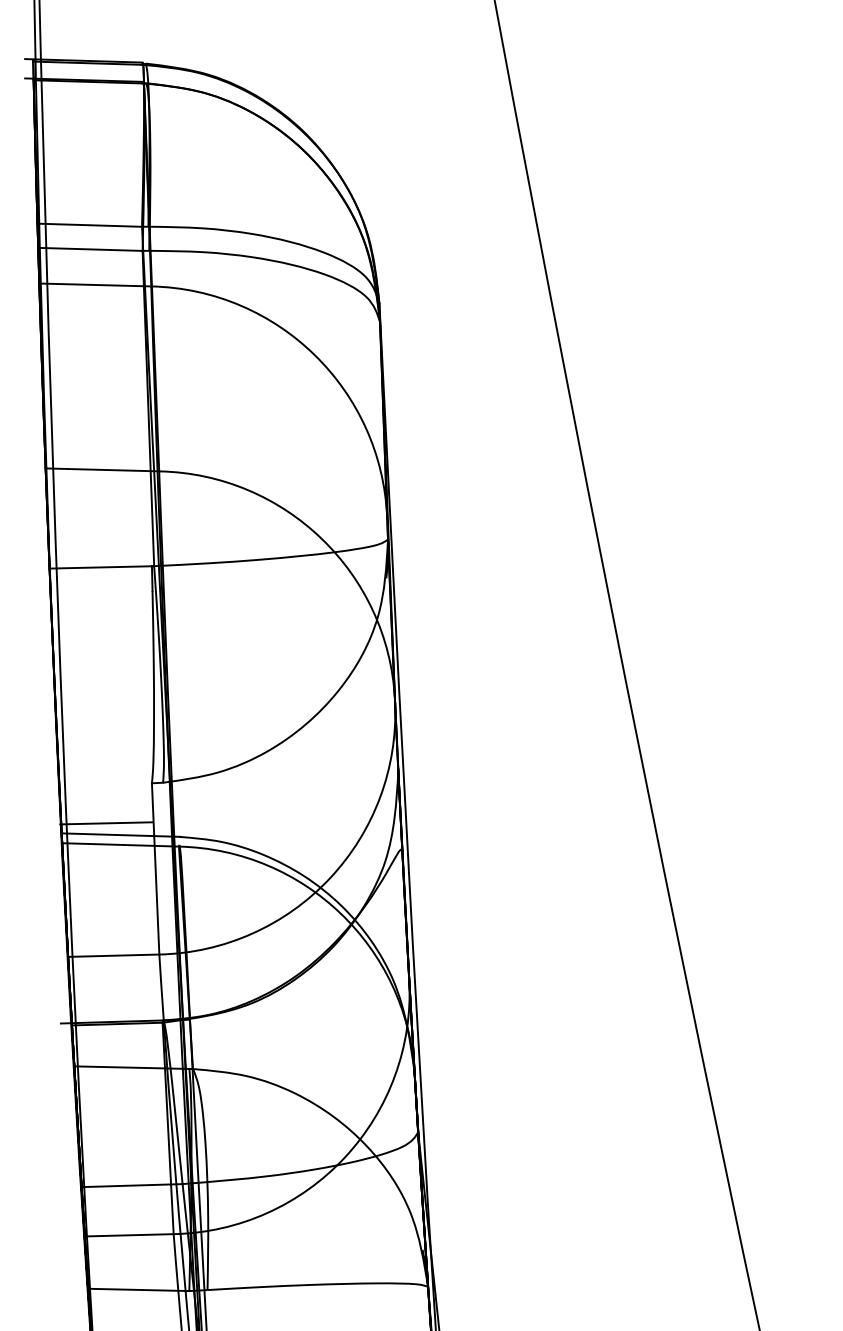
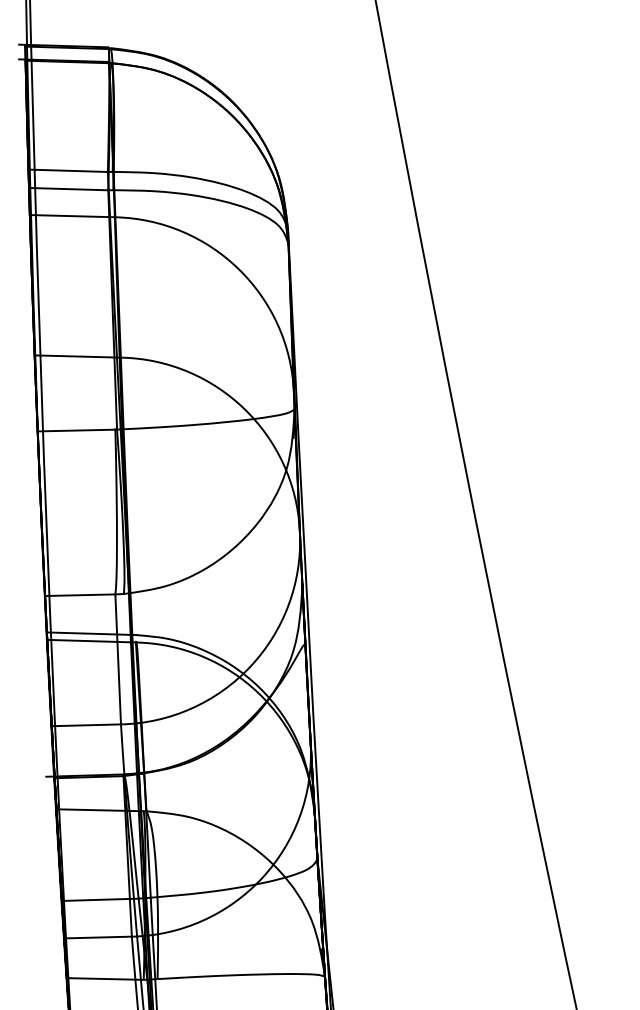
line: (106, 823) -> (80, 595), moved

